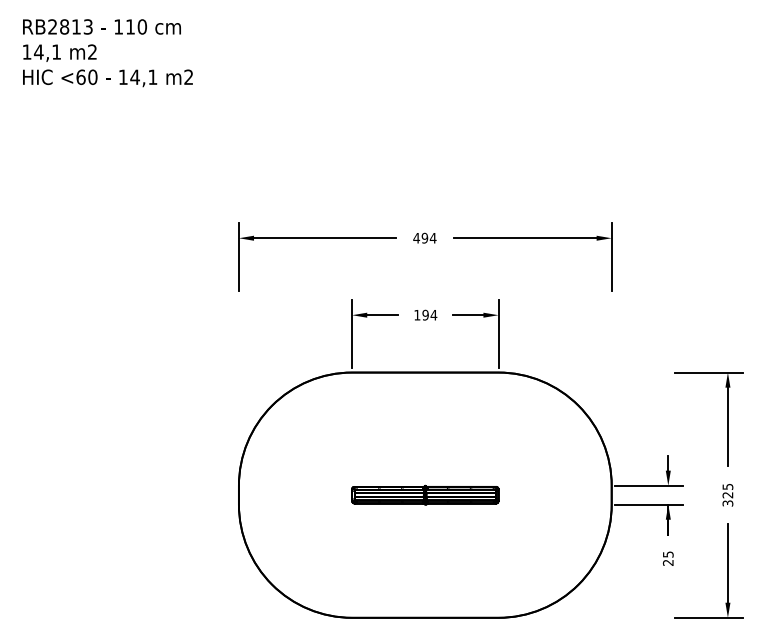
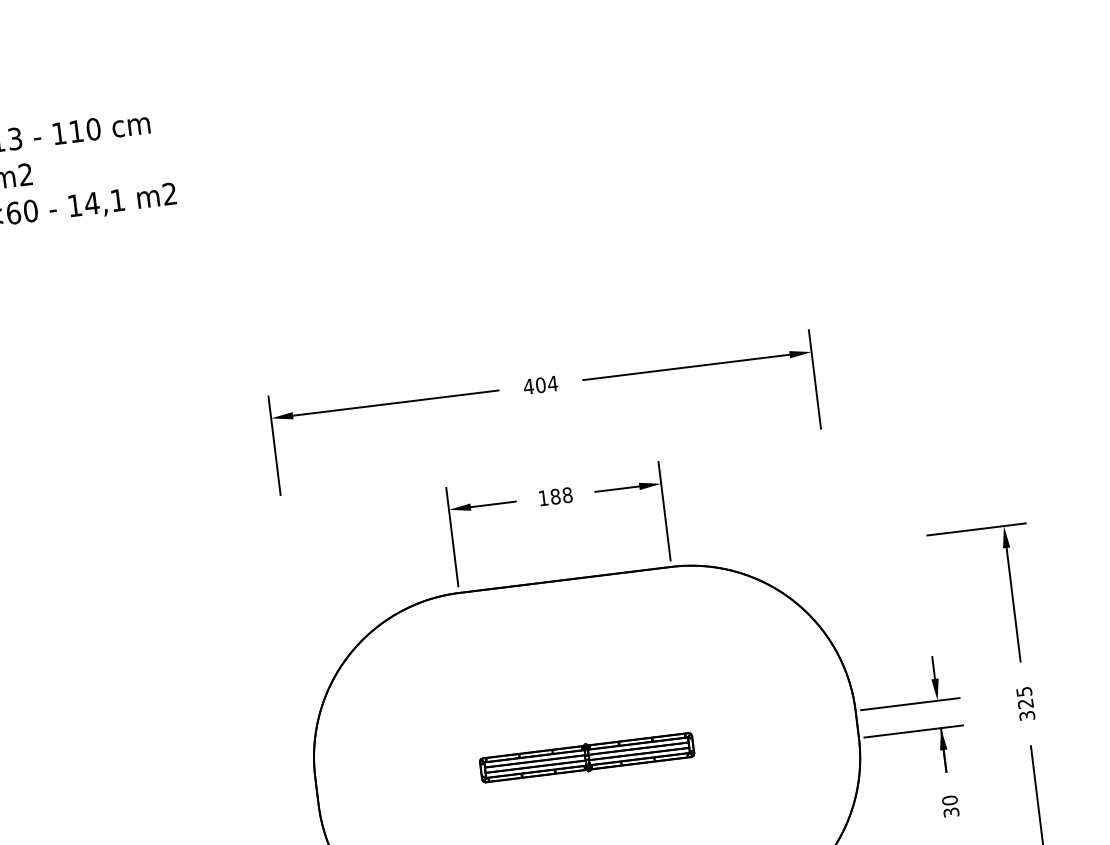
text: (424, 238) -> (540, 385), 494 -> 404
text: (429, 314) -> (561, 495), 194 -> 188
text: (667, 558) -> (949, 806), 25 -> 30

